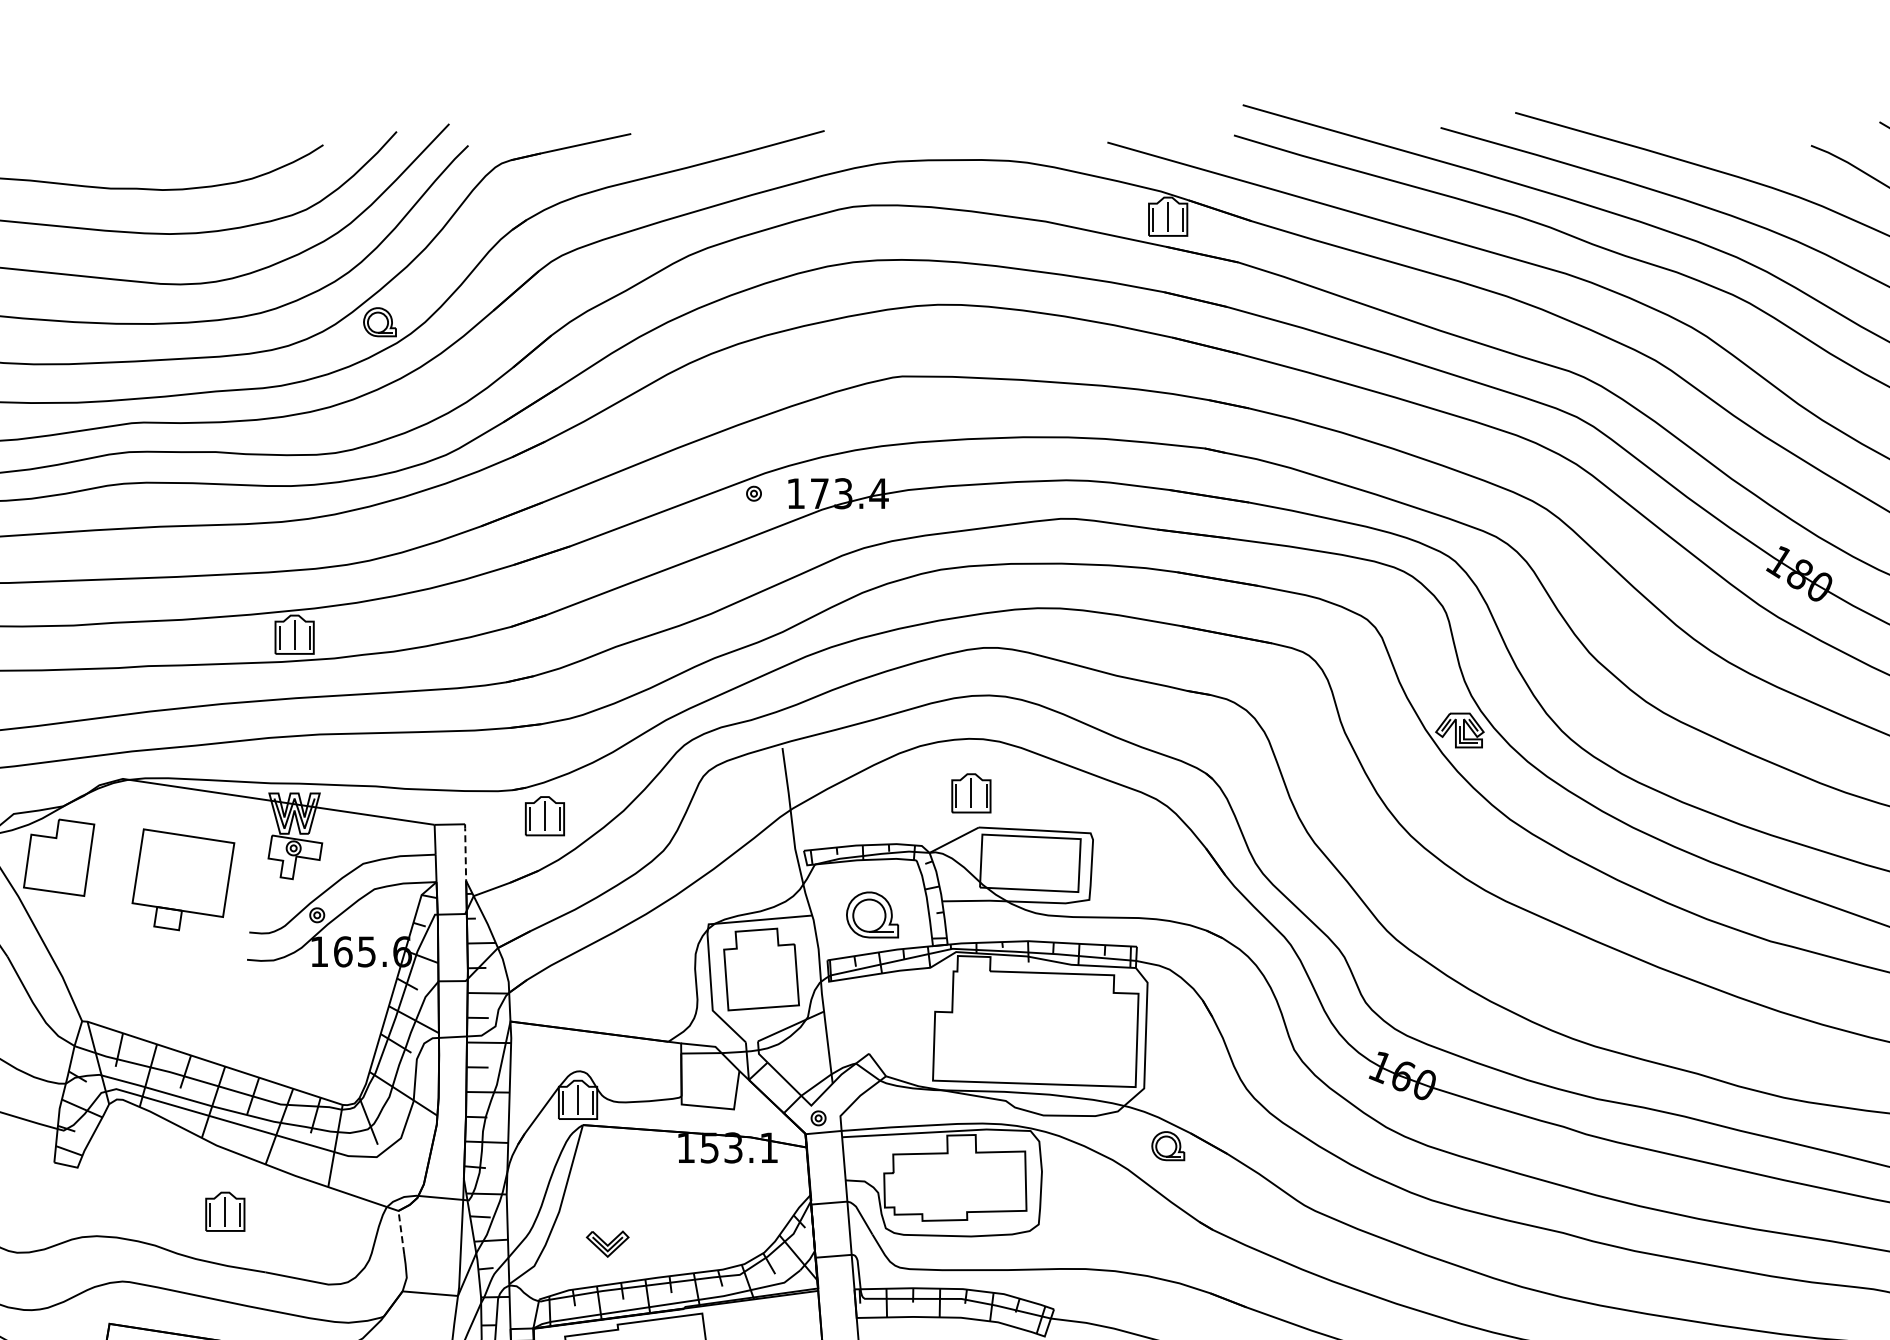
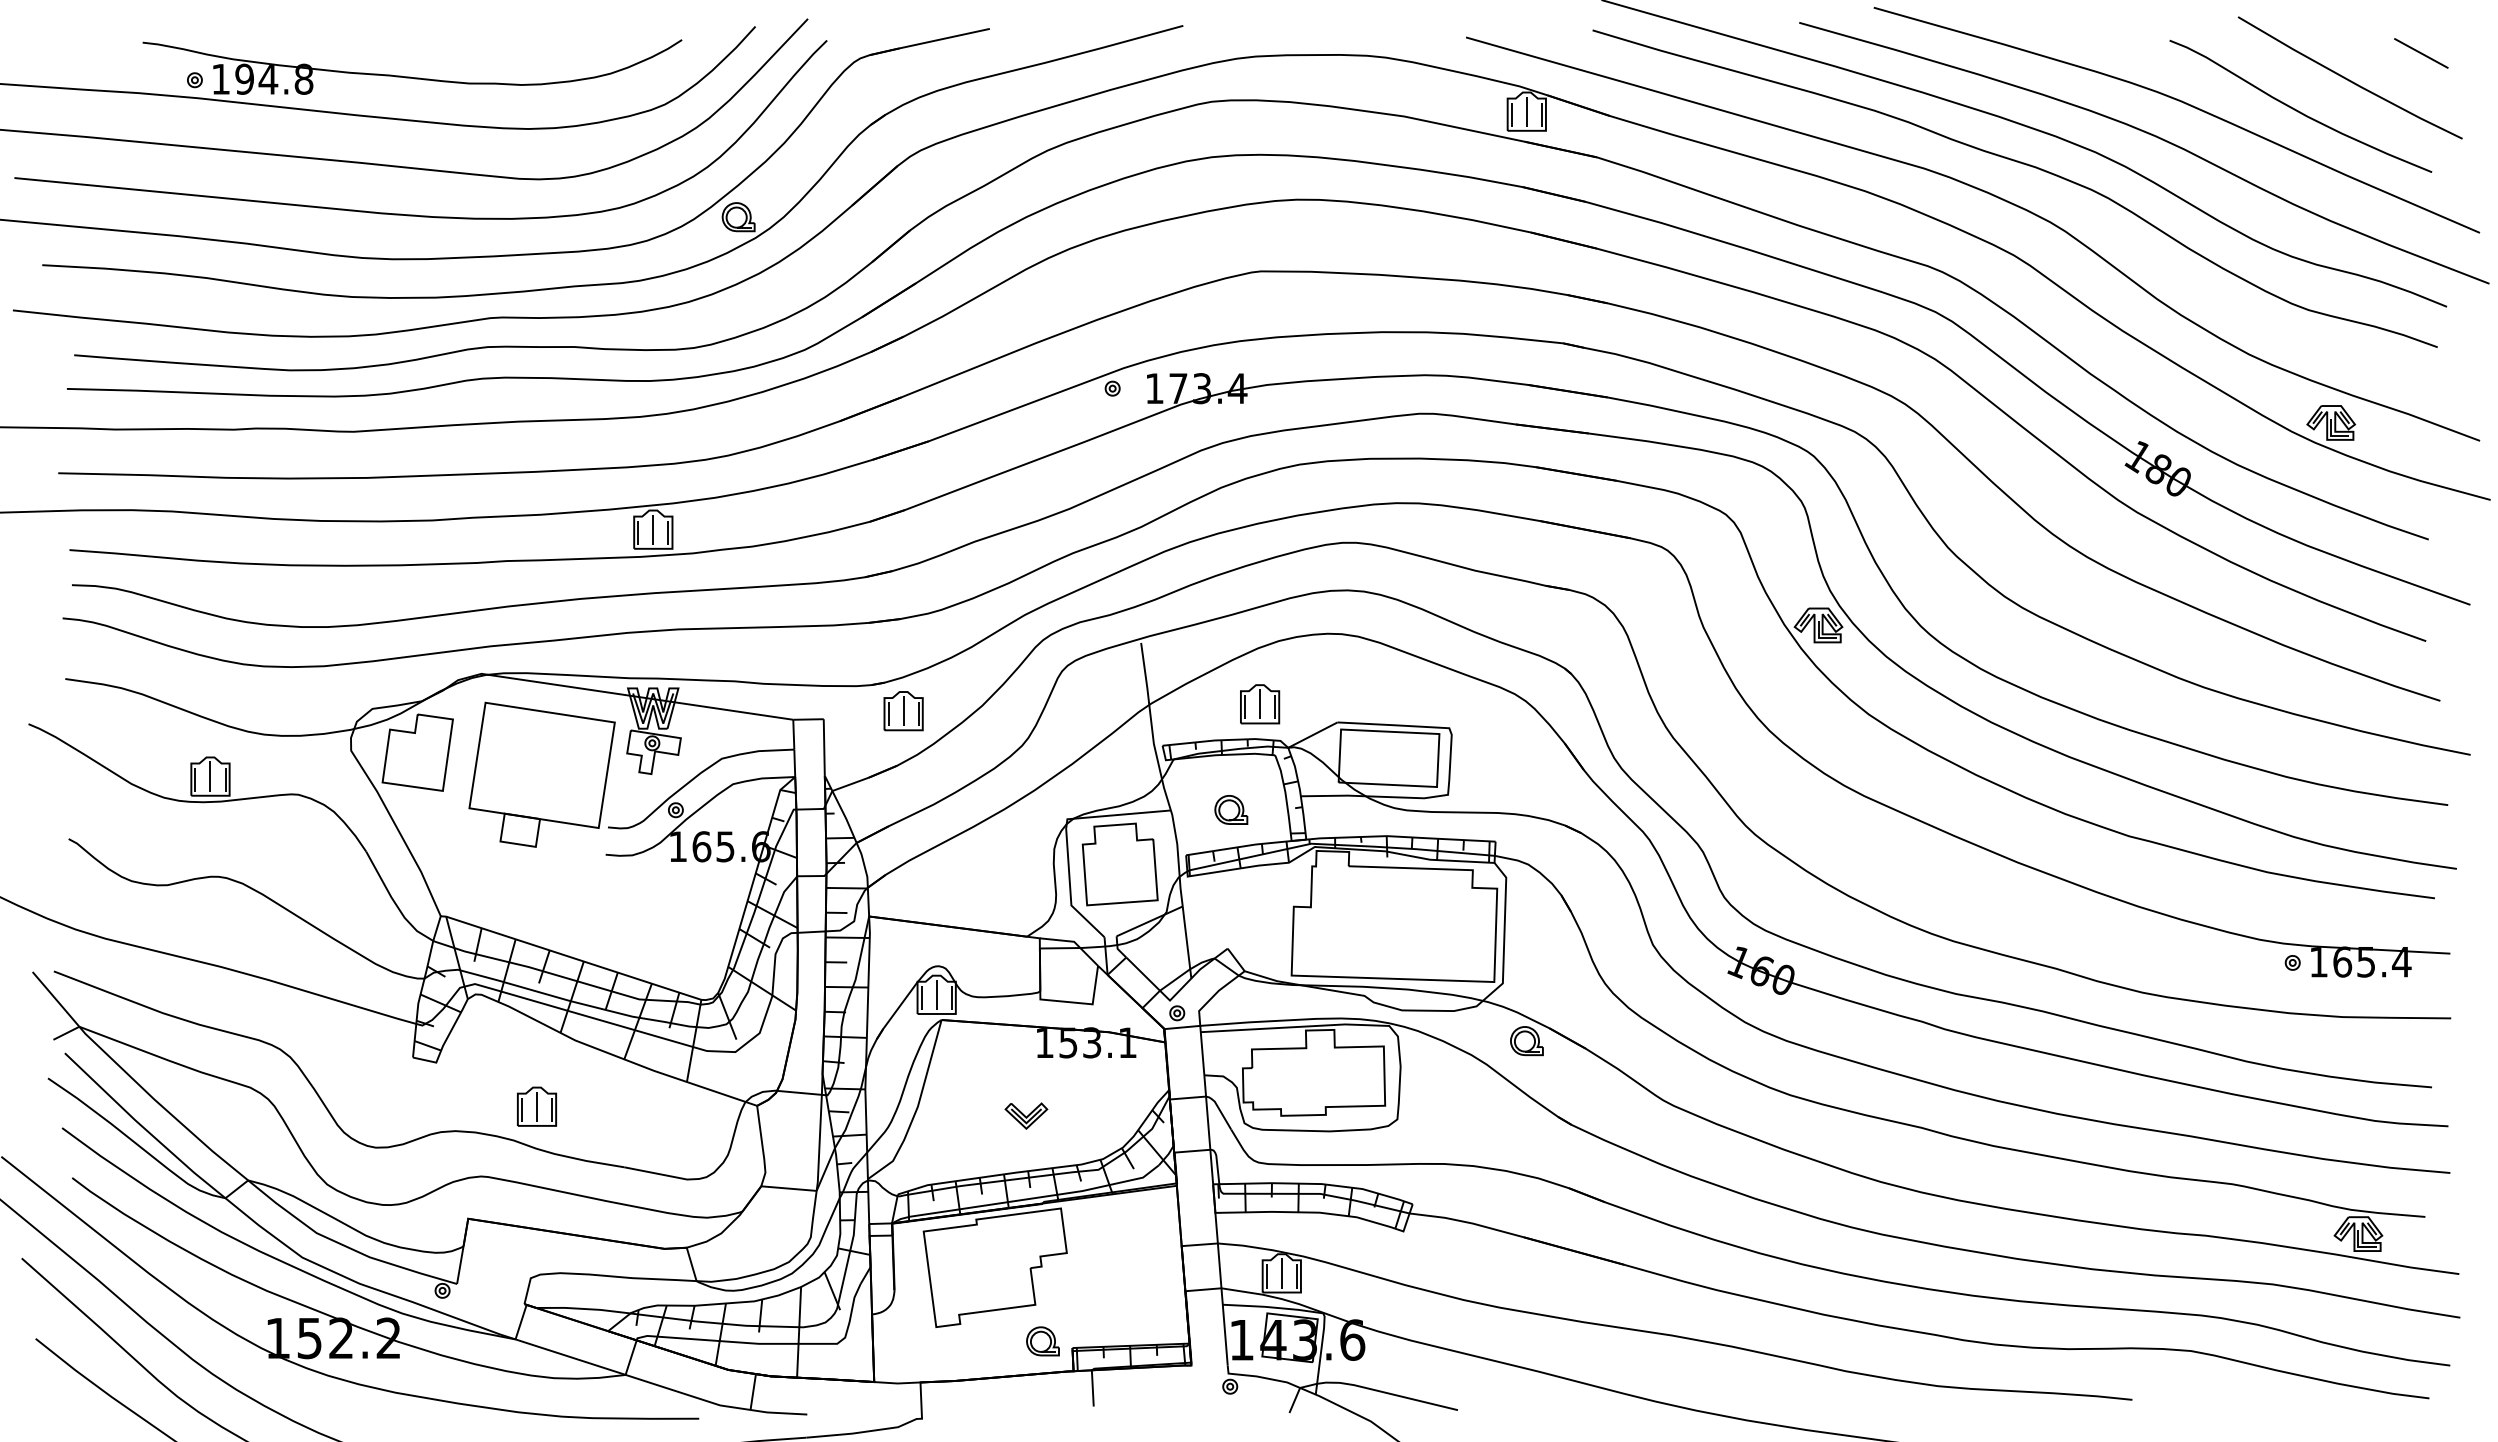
part: (971, 793) -> (1260, 704), moved
line: (465, 852) -> (824, 747), dashed -> solid
part: (182, 879) -> (541, 774), size x1.43
part: (872, 914) -> (1231, 809), size x0.62
part: (224, 1211) -> (536, 1106), moved
line: (401, 1232) -> (760, 1127), dashed -> solid
part: (607, 1243) -> (1026, 1115), moved

